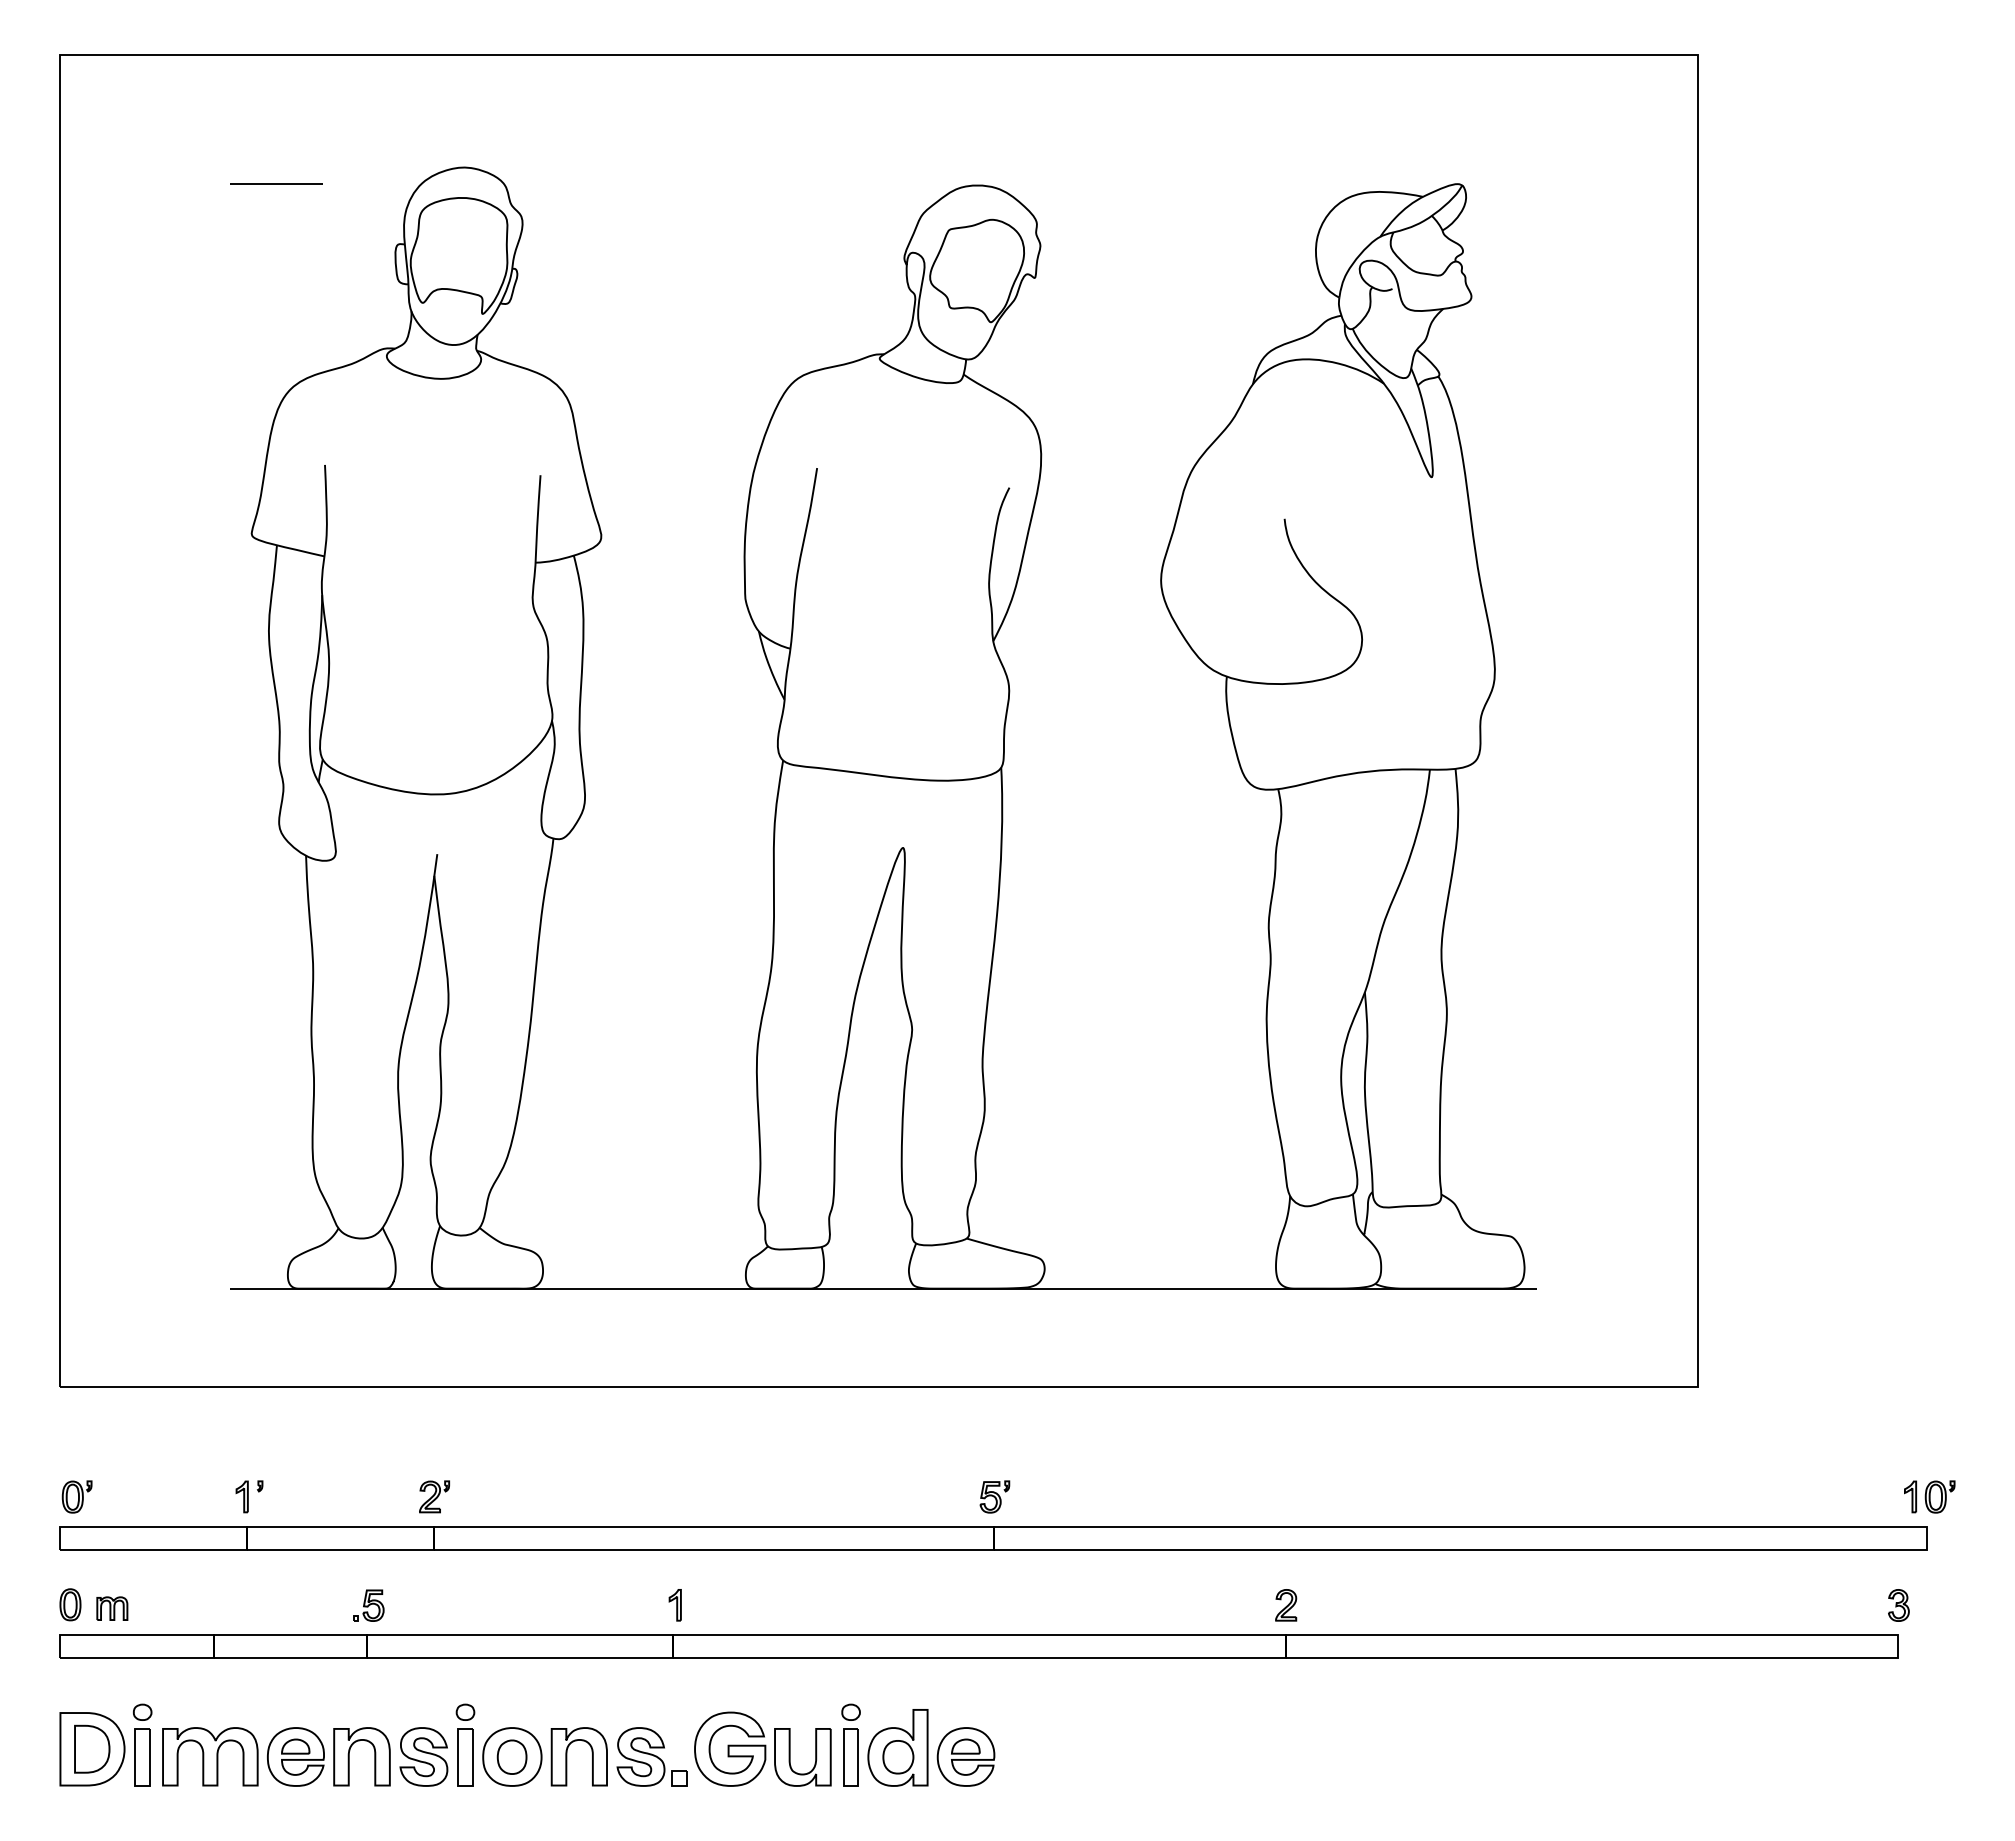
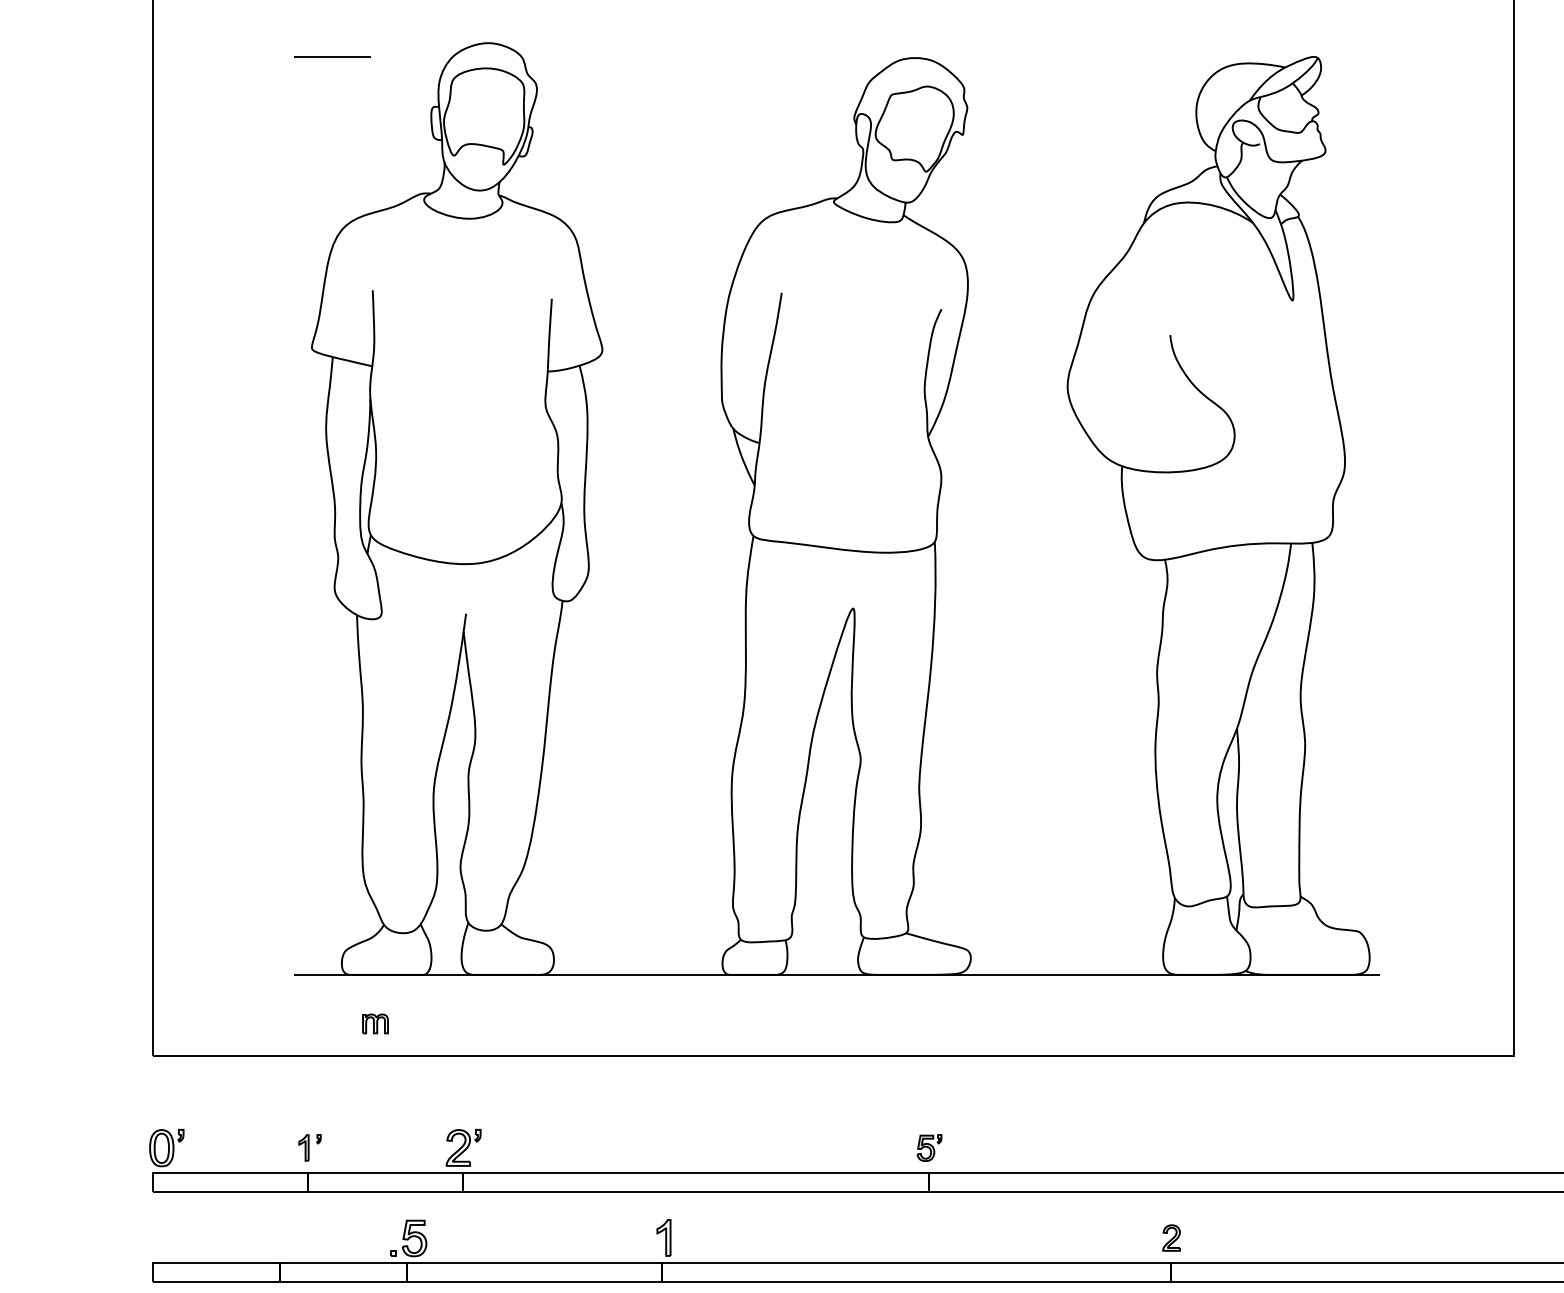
part: (76, 1496) -> (166, 1147), size x1.4
part: (434, 1496) -> (463, 1147), size x1.4
part: (70, 1604) -> (161, 1237), removed
part: (368, 1605) -> (408, 1238), size x1.4
part: (674, 1605) -> (663, 1238), size x1.4
part: (112, 1608) -> (375, 1023), moved

